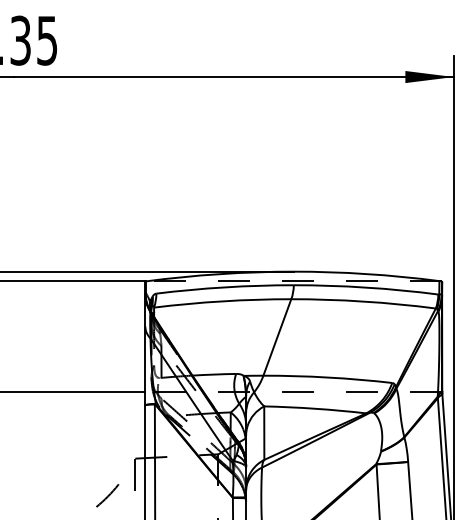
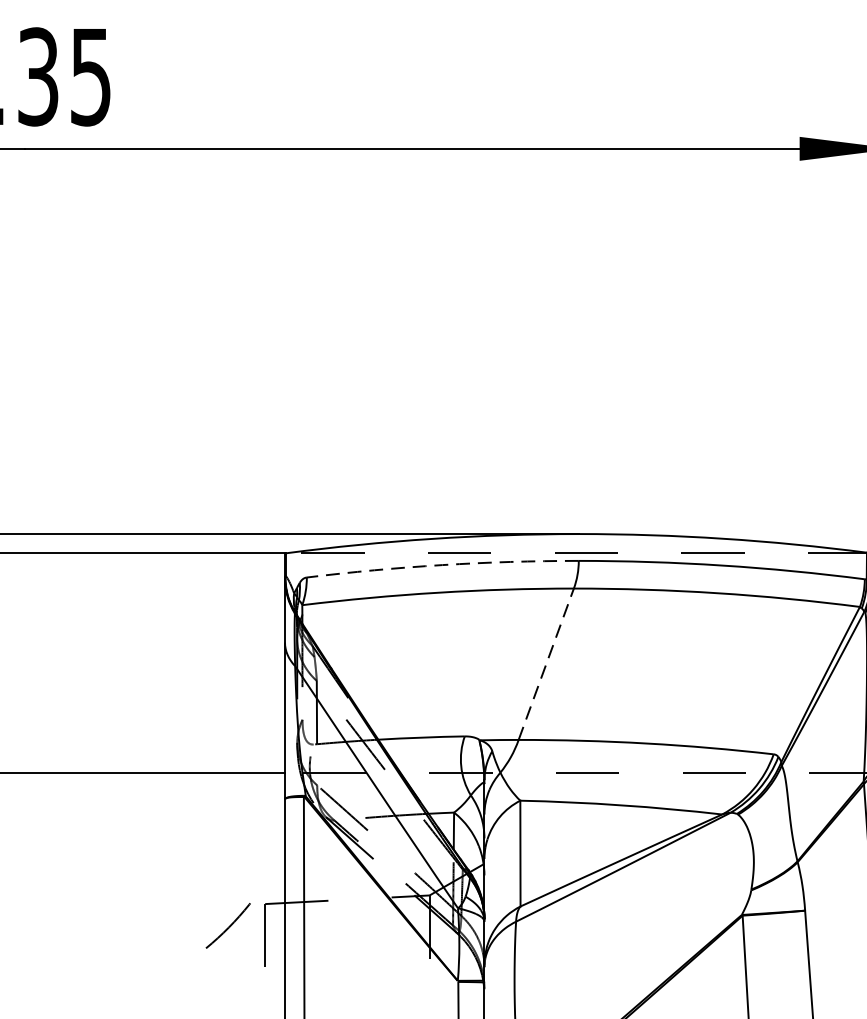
arc: (224, 287) -> (441, 565), solid -> dashed
line: (277, 337) -> (546, 664), solid -> dashed
line: (107, 495) -> (227, 925), moved

